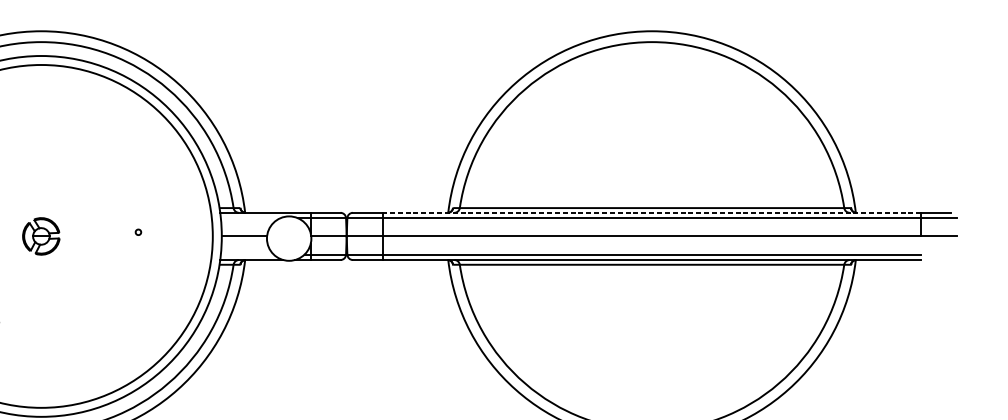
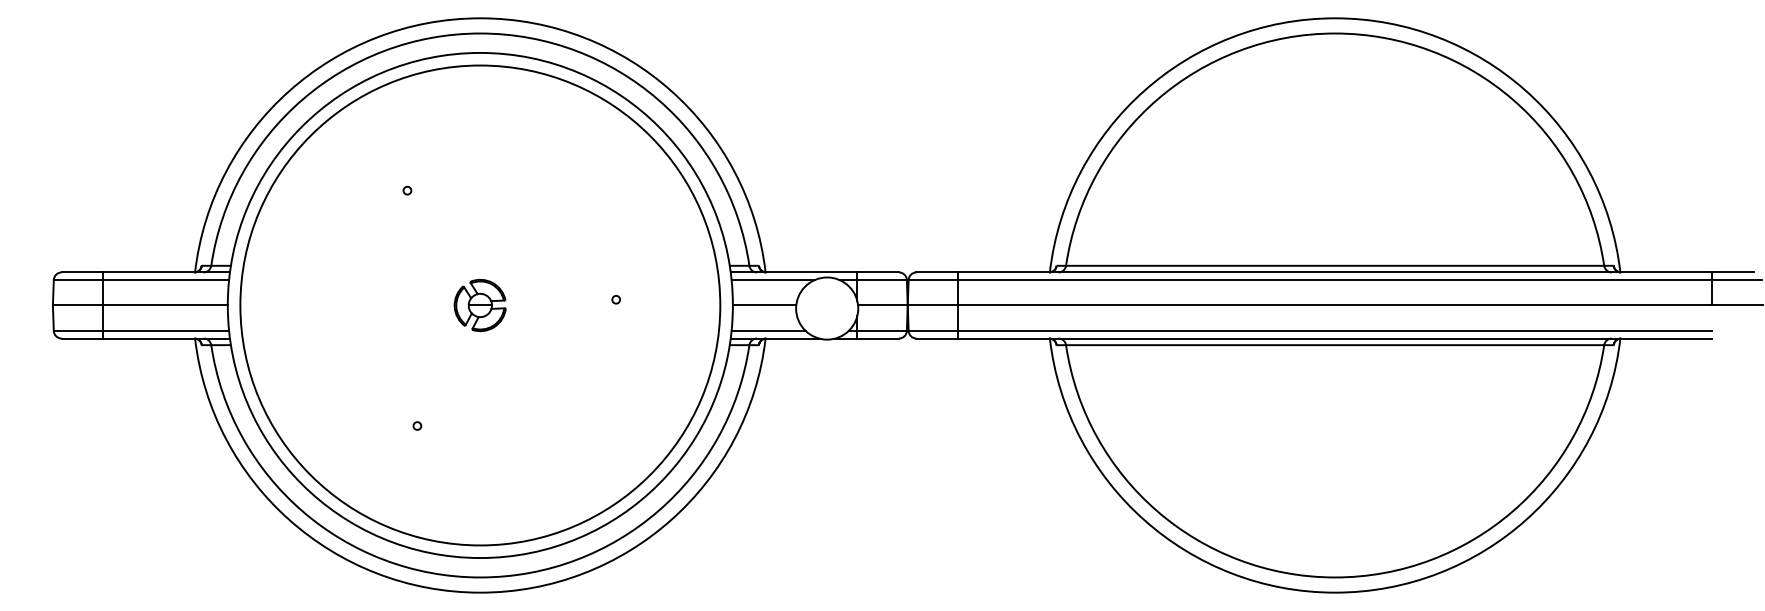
line: (652, 212) -> (1335, 272), dashed -> solid
line: (250, 217) -> (772, 279), added
line: (247, 255) -> (768, 331), added

